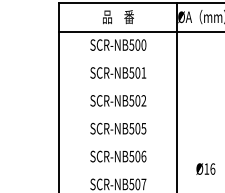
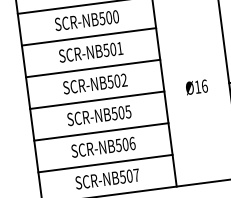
line: (118, 59) -> (89, 36), added
line: (118, 87) -> (93, 68), added
line: (118, 115) -> (97, 100), added
line: (118, 142) -> (101, 131), added
text: (205, 168) -> (196, 86), moved
line: (118, 170) -> (105, 163), added

